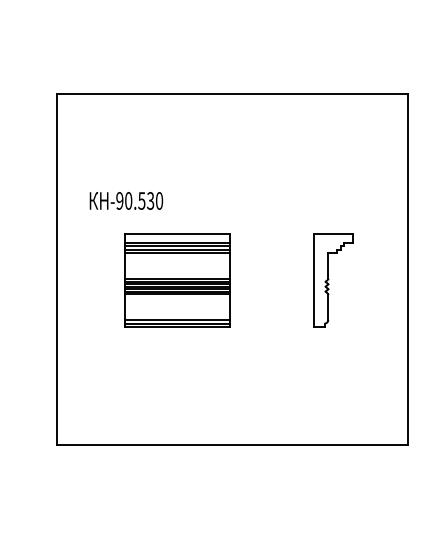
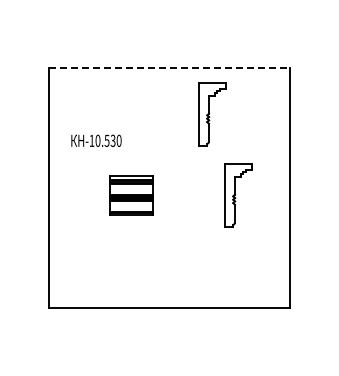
line: (232, 94) -> (169, 67), solid -> dashed
part: (295, 162) -> (212, 114), added
text: (119, 200) -> (91, 140), -90.530 -> -10.530
part: (177, 280) -> (131, 195), size x0.6

